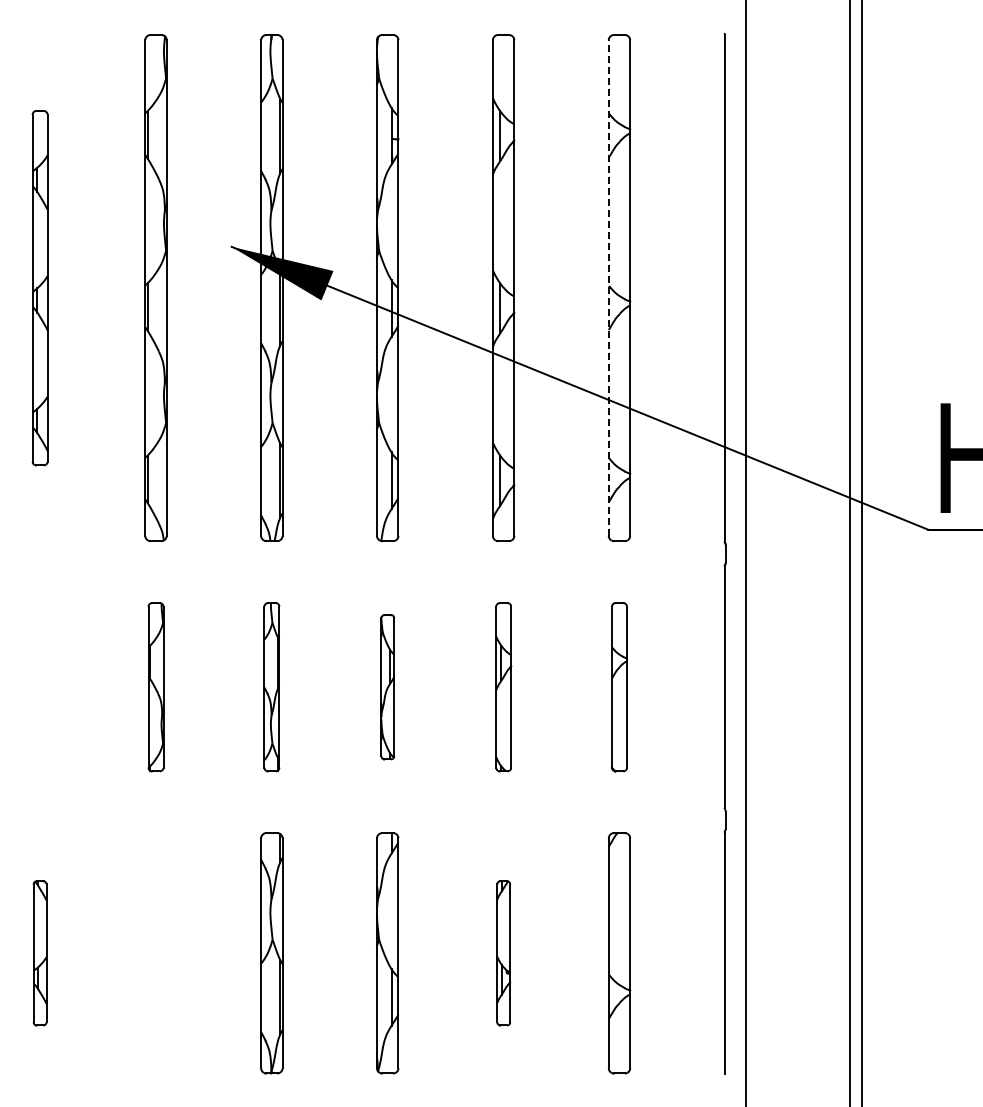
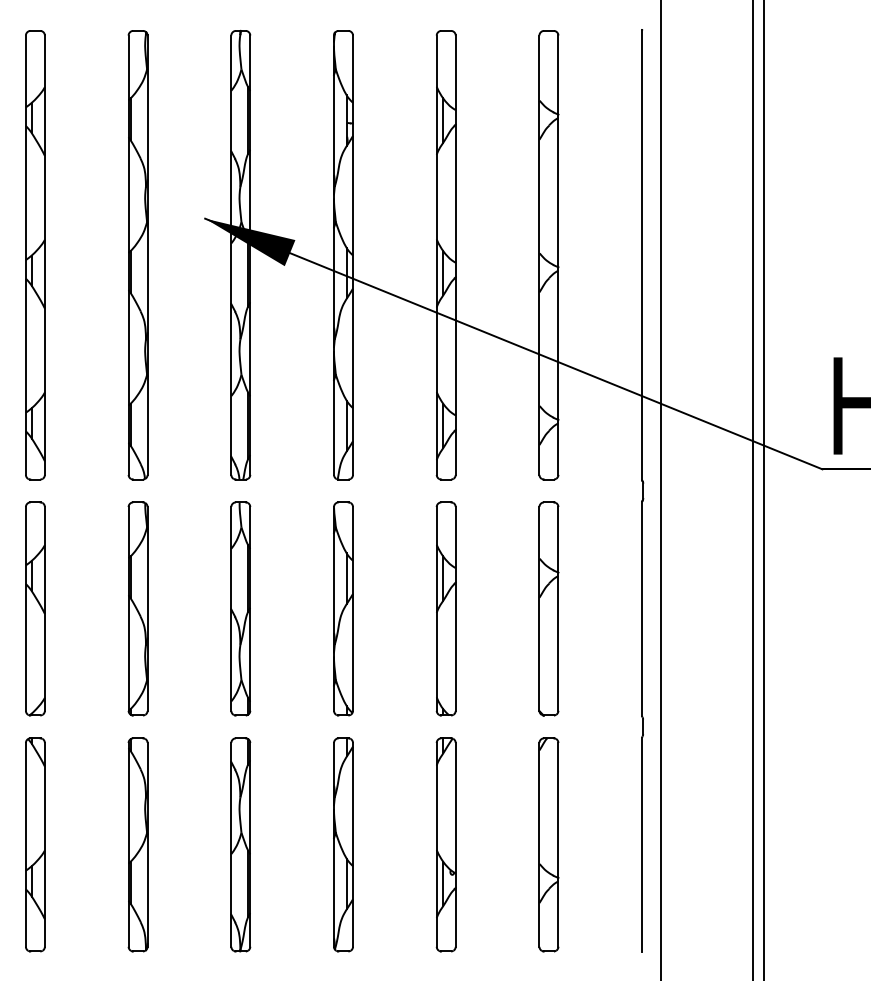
part: (39, 288) -> (34, 255), size x1.43
line: (608, 288) -> (539, 255), dashed -> solid
part: (39, 687) -> (34, 609), added
part: (155, 687) -> (137, 609), size x1.43
part: (271, 687) -> (240, 609), size x1.43
part: (387, 687) -> (343, 609), size x1.67
part: (503, 687) -> (446, 609), size x1.43
part: (619, 687) -> (548, 609), size x1.43
part: (39, 953) -> (34, 845), size x1.67
part: (155, 953) -> (137, 845), added
part: (503, 953) -> (446, 845), size x1.67

